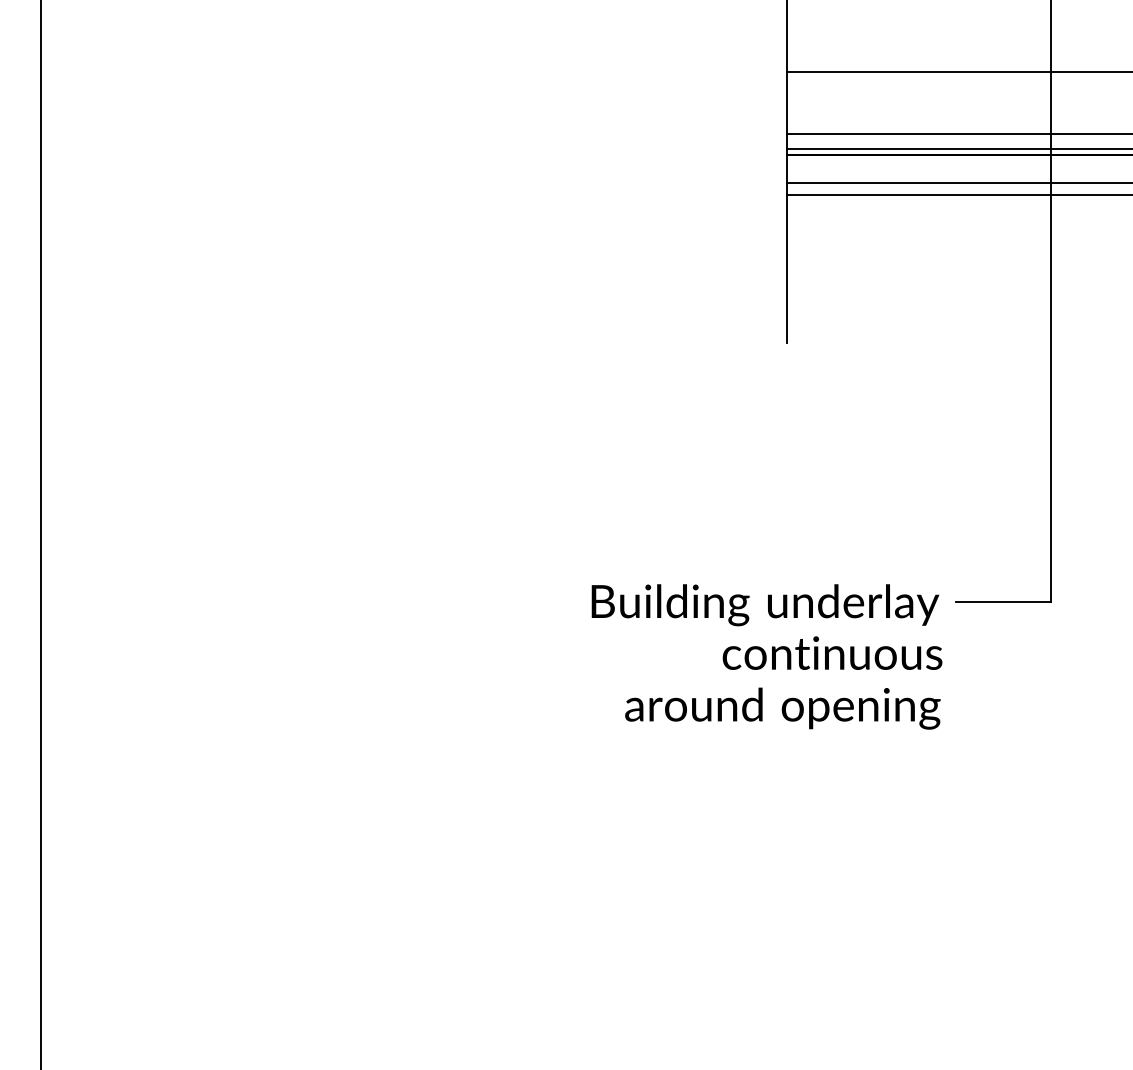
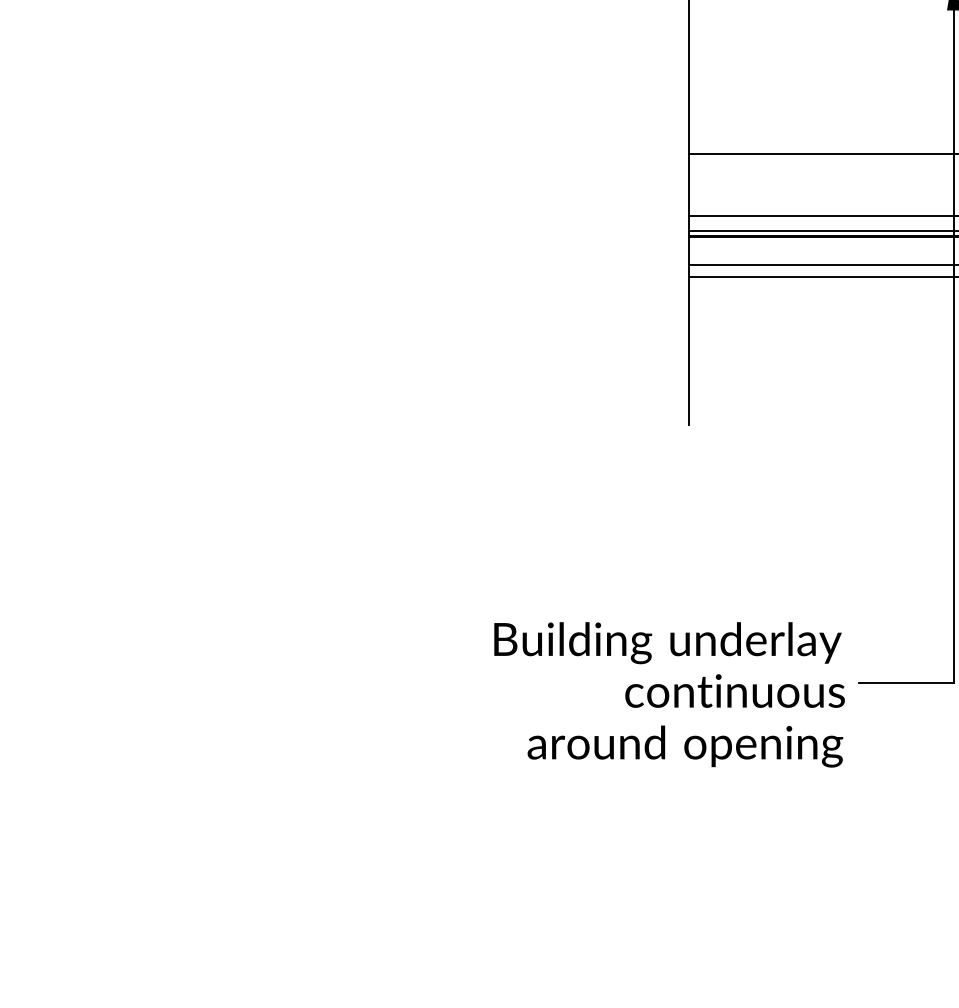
text: (766, 656) -> (669, 694), moved

